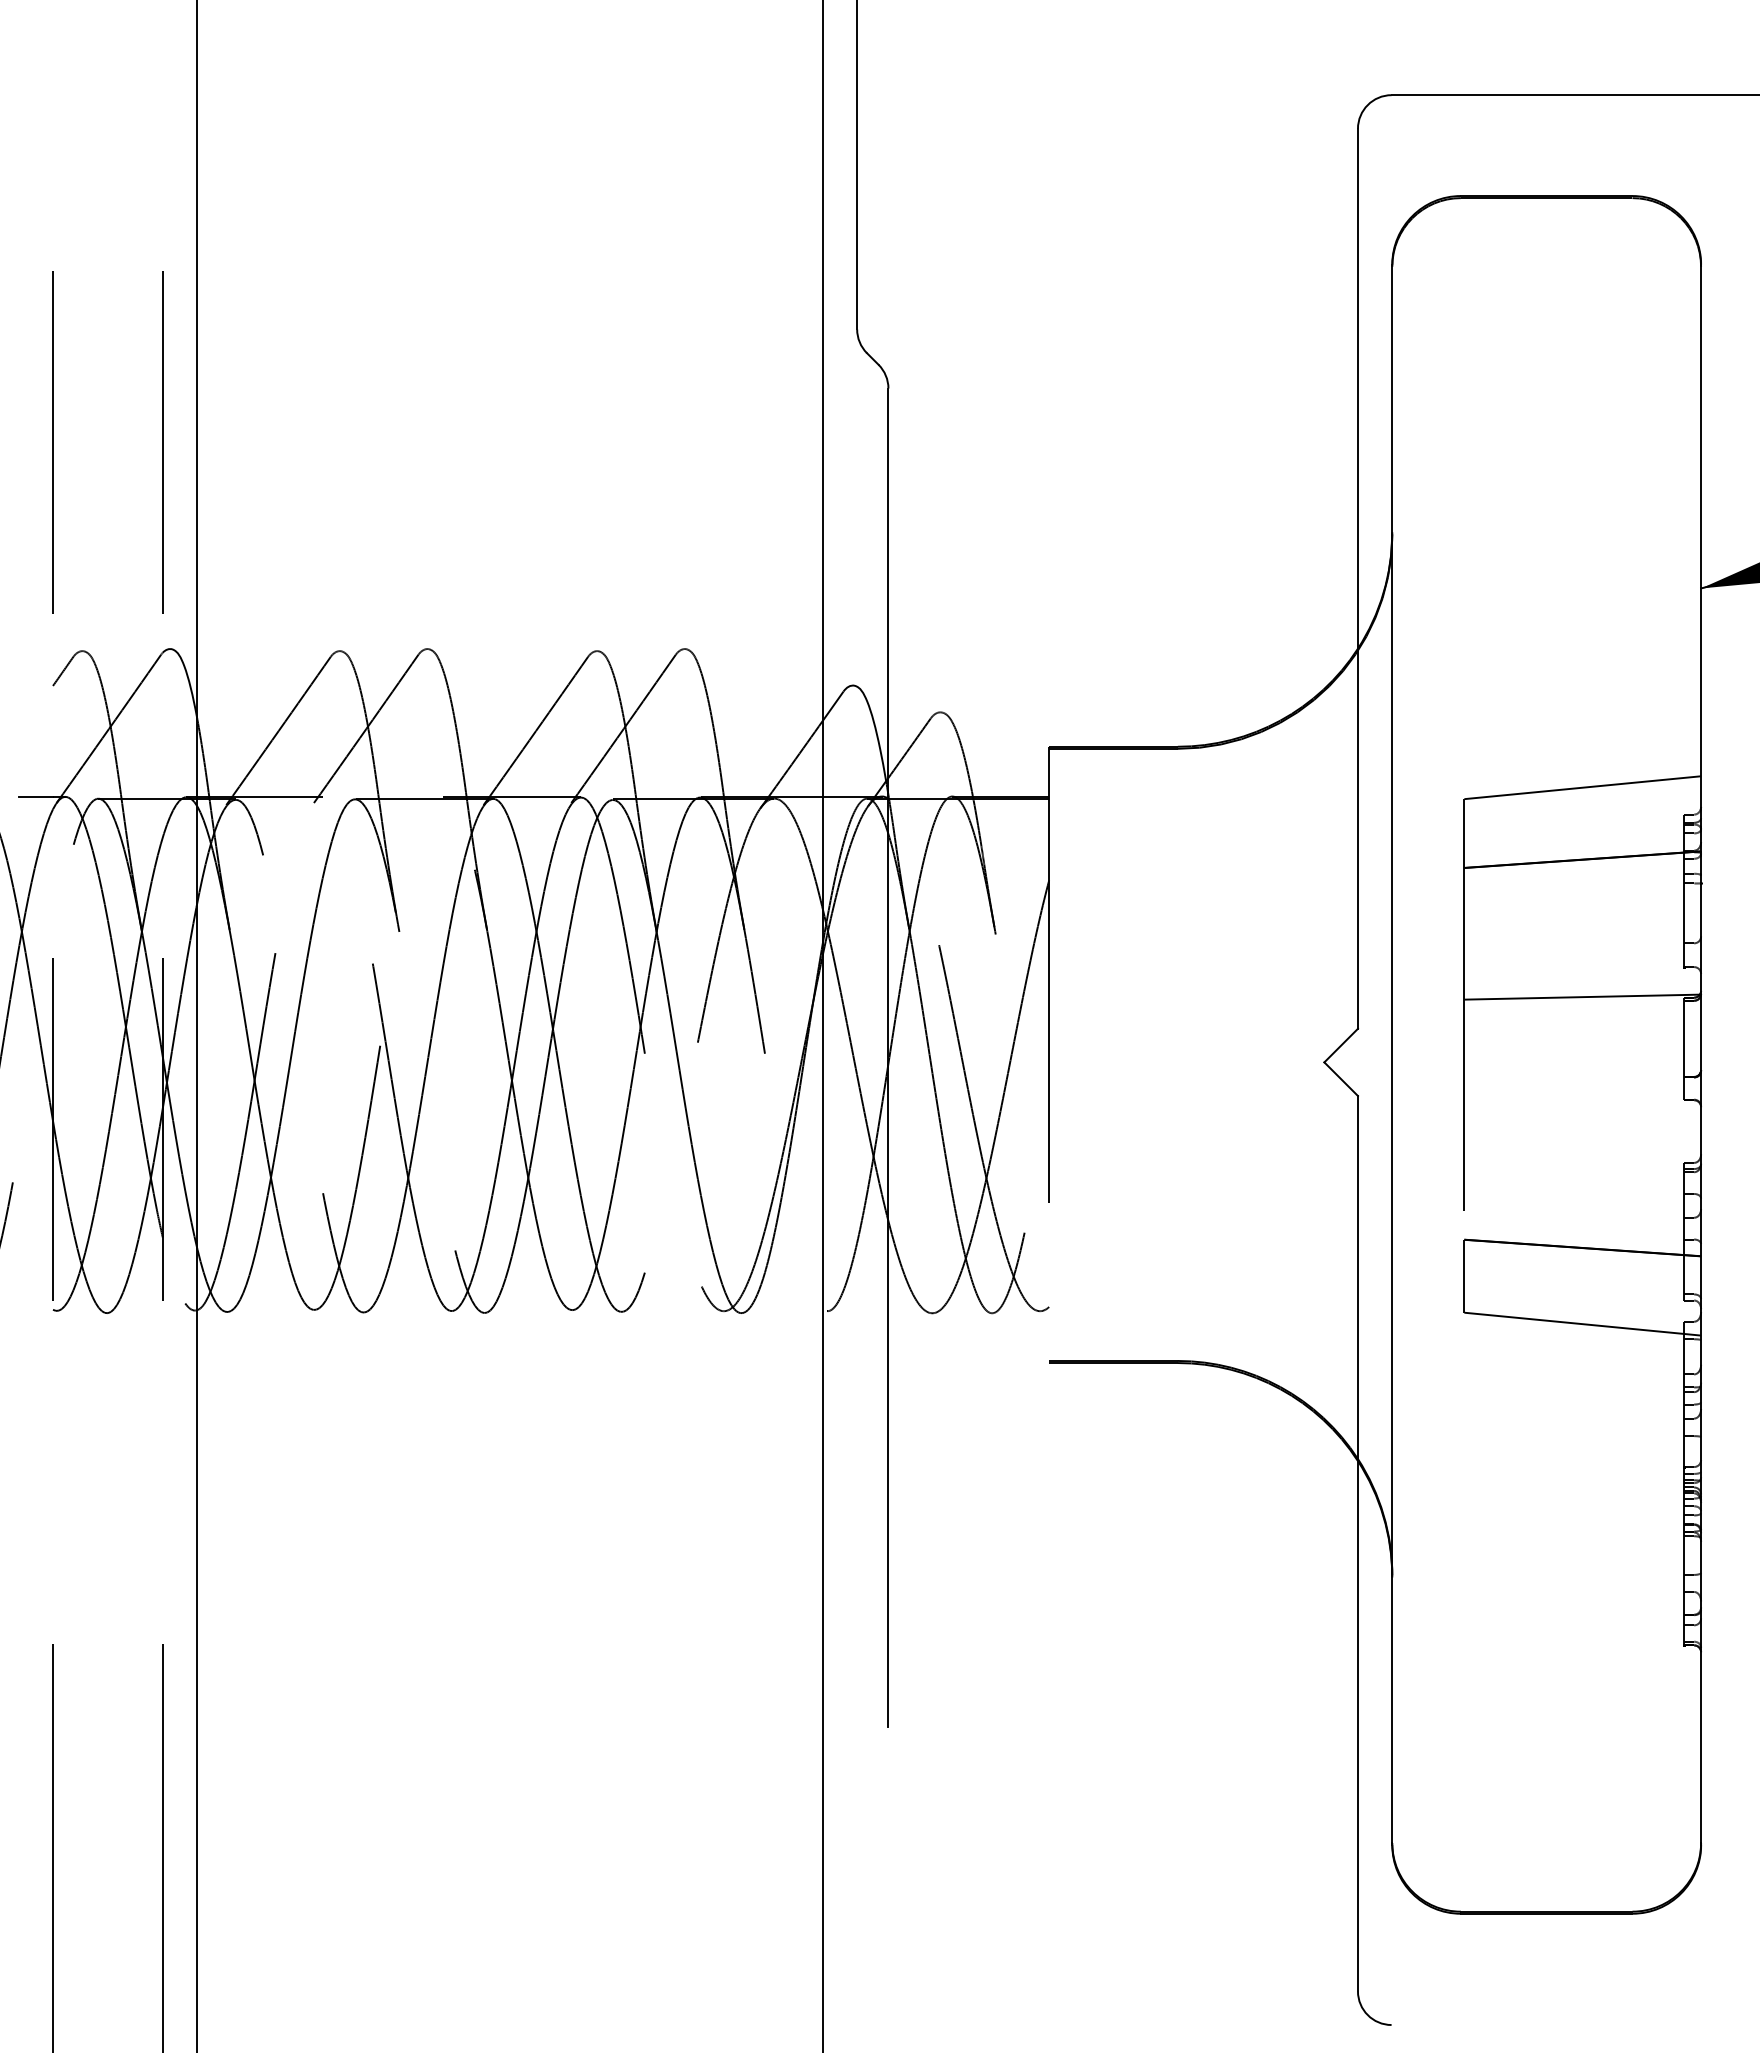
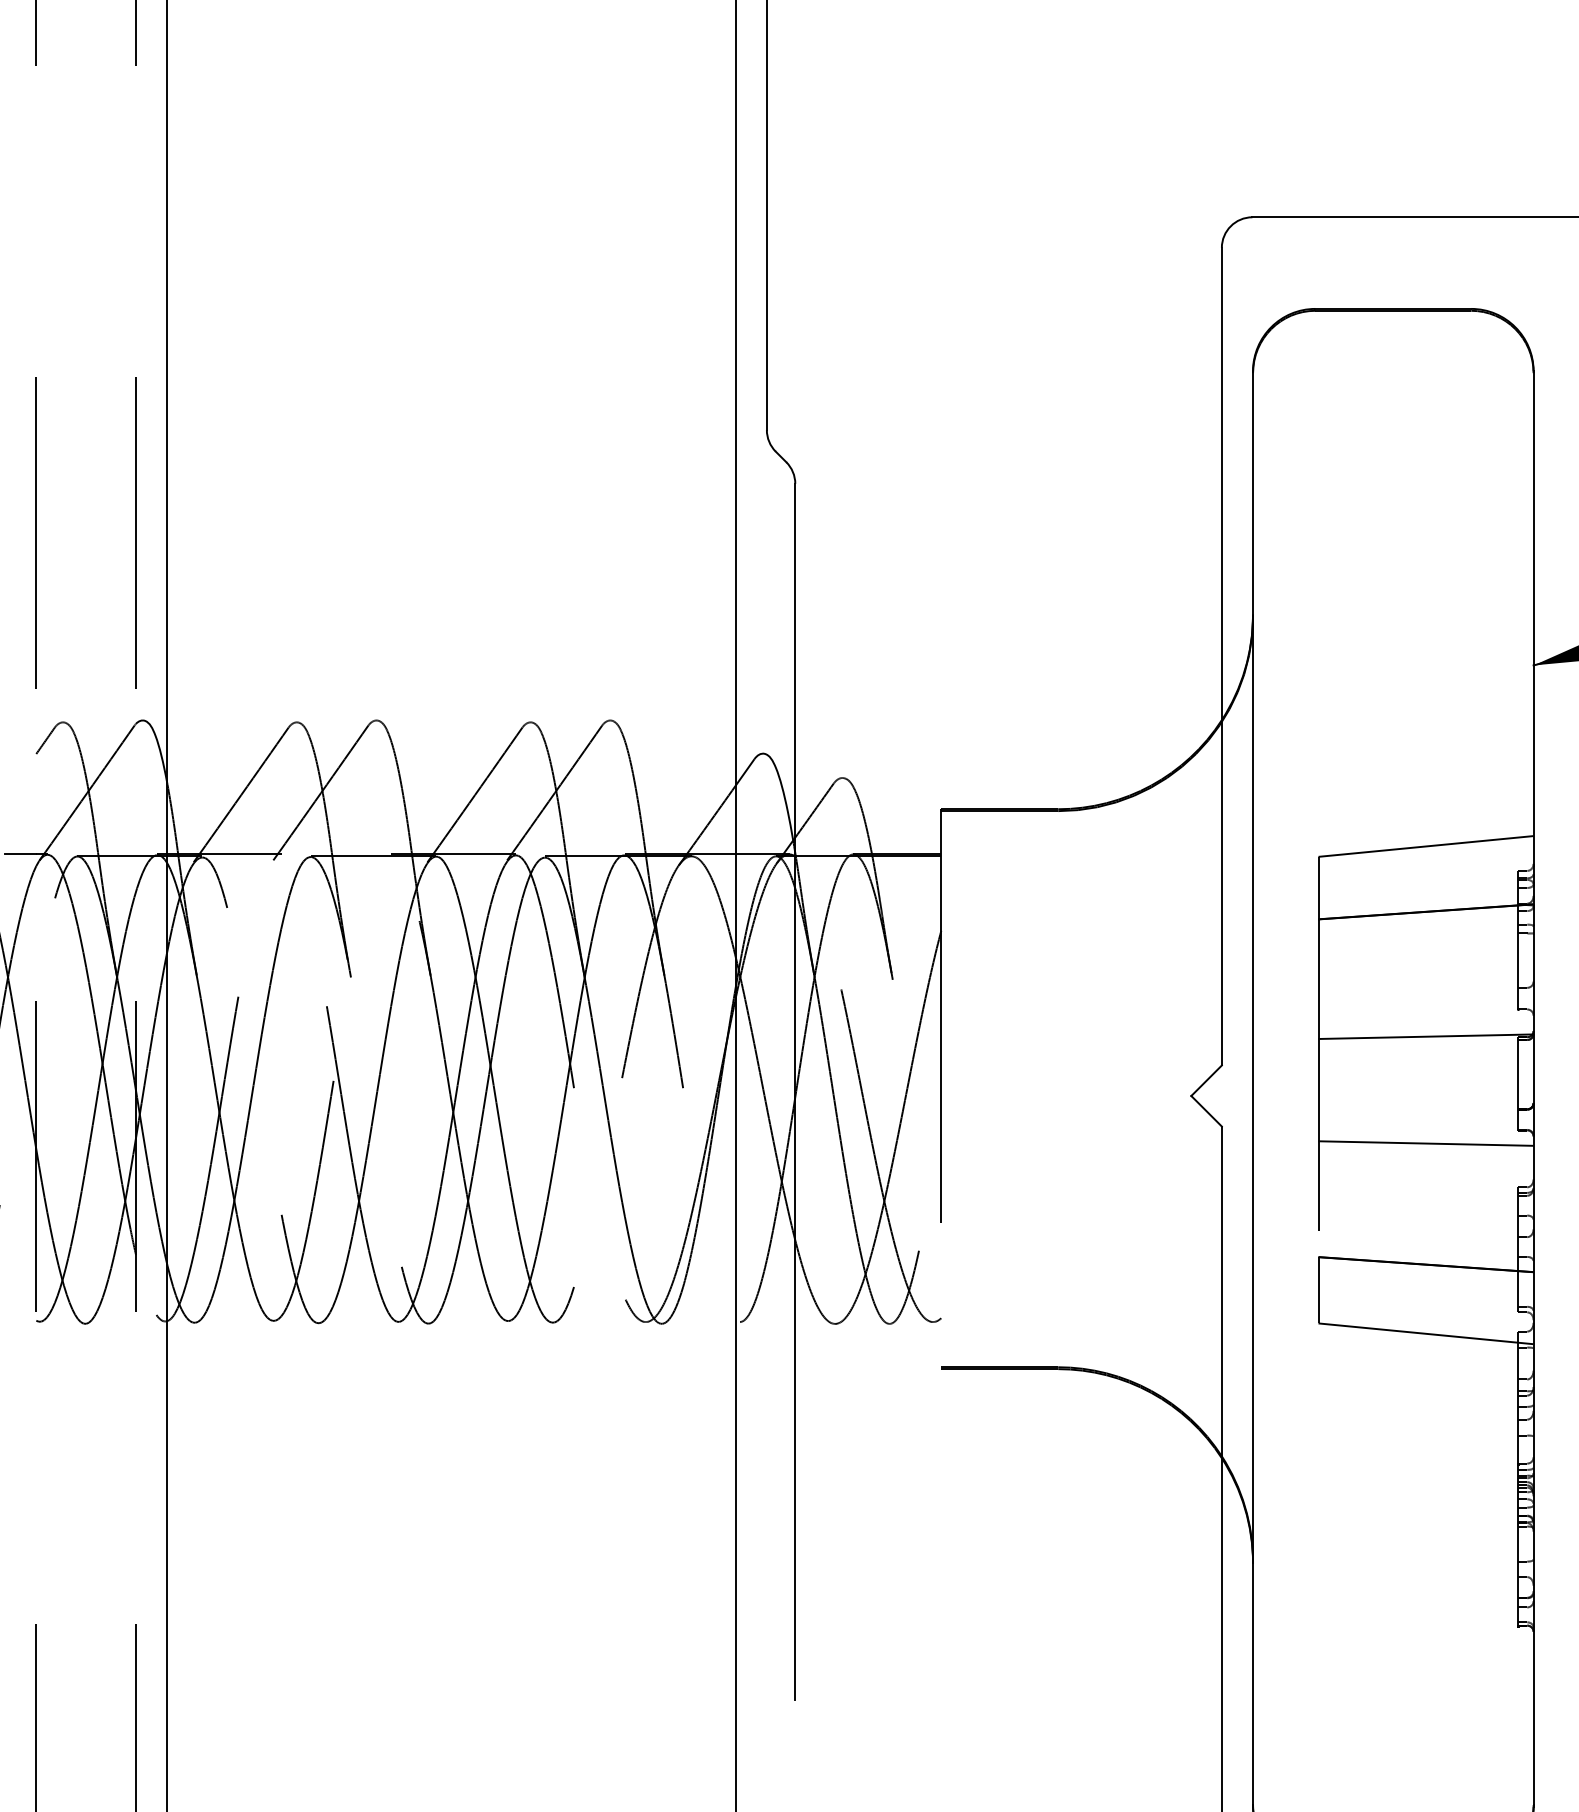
line: (1582, 1114) -> (1425, 1143), added

